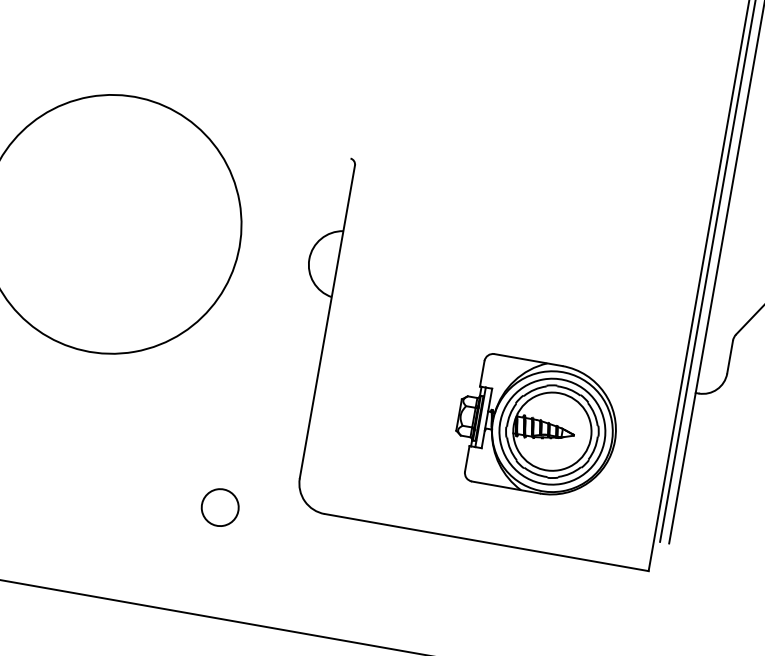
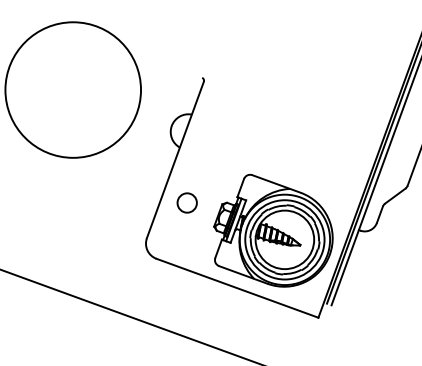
part: (535, 422) -> (273, 230), size x1.43
circle: (218, 506) -> (186, 202), moved

